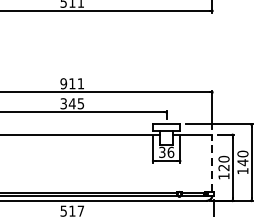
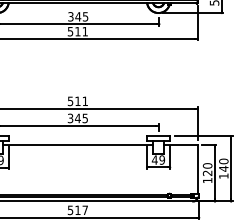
text: (63, 82) -> (70, 100), 911 -> 511
text: (166, 151) -> (158, 159), 36 -> 49
line: (212, 163) -> (197, 169), dashed -> solid

